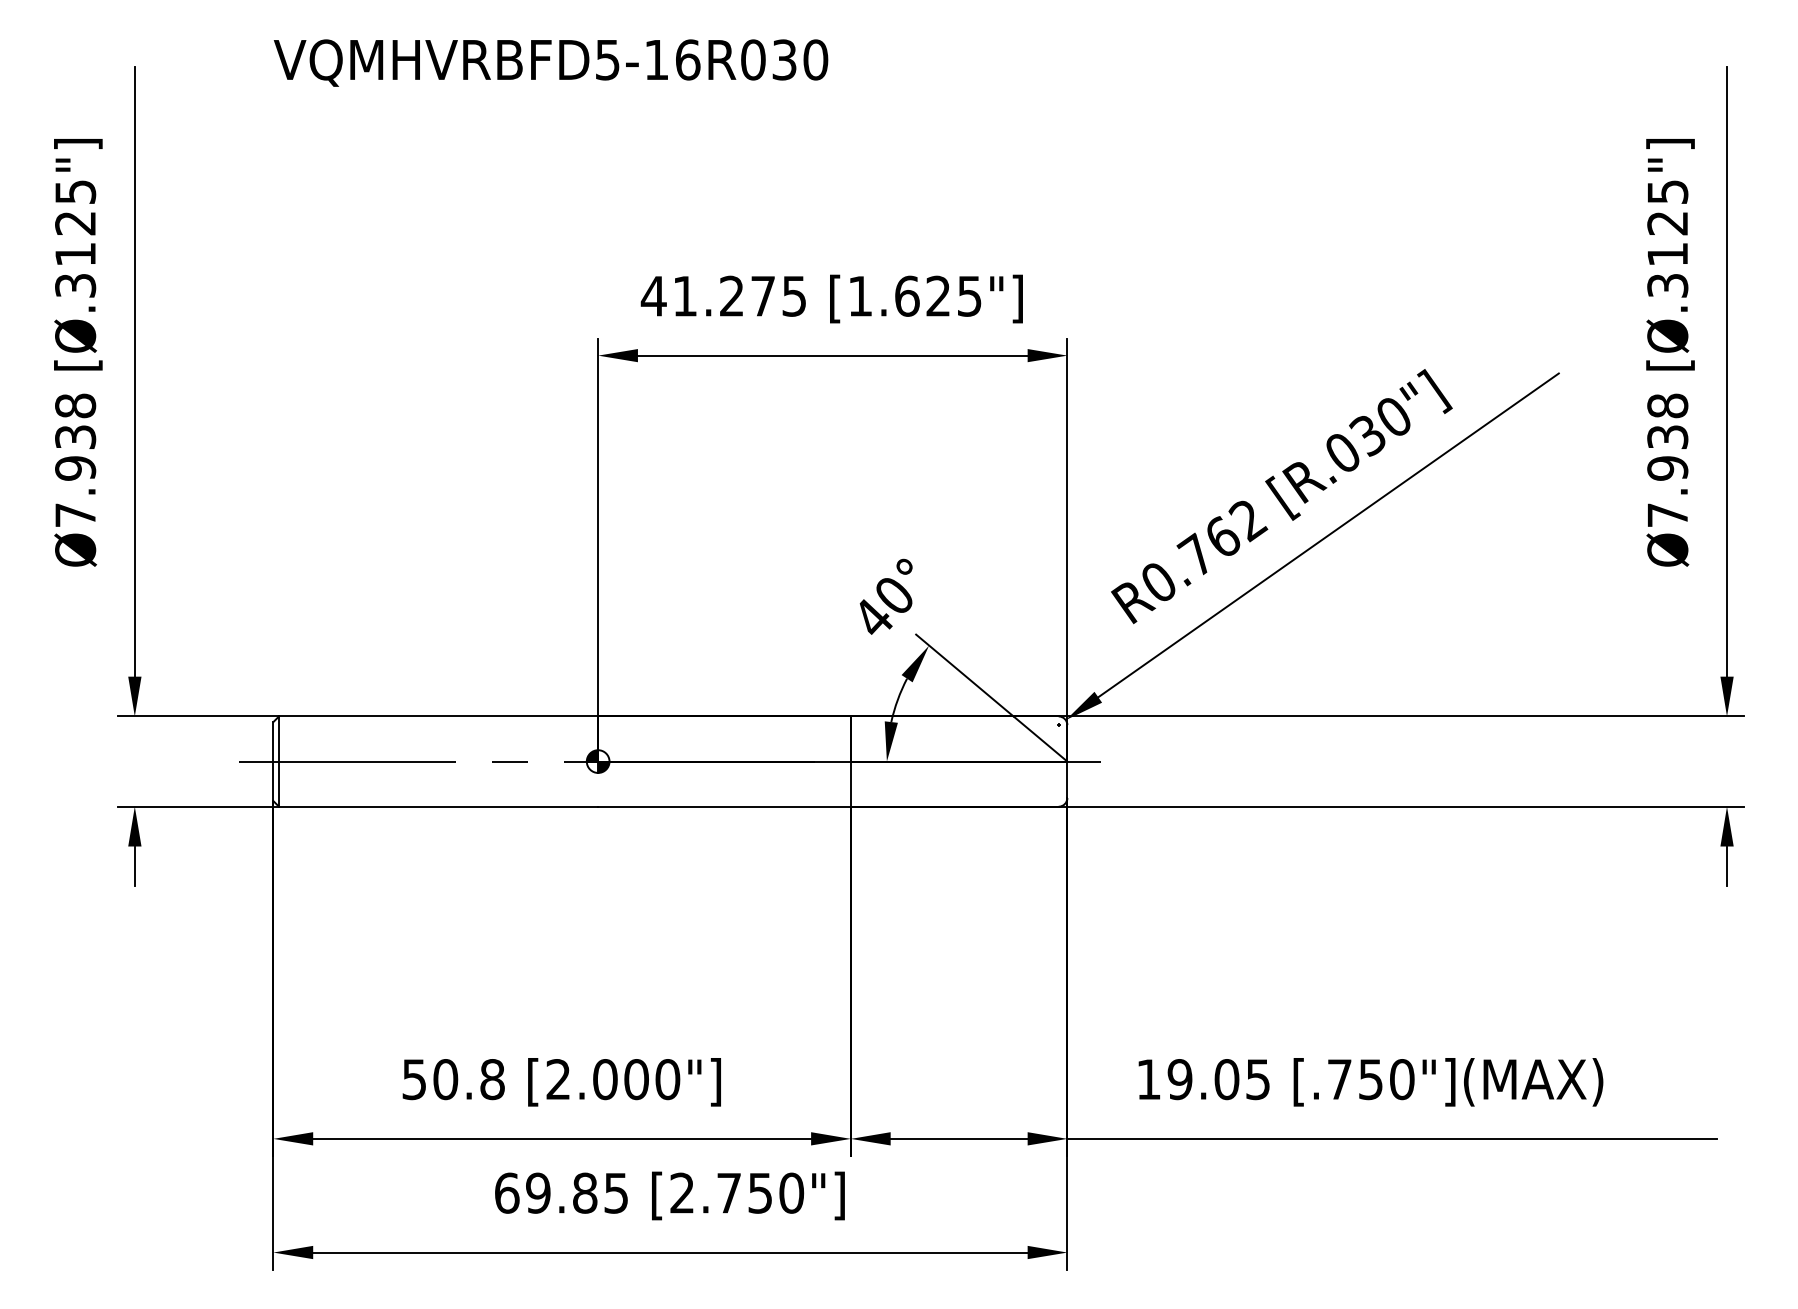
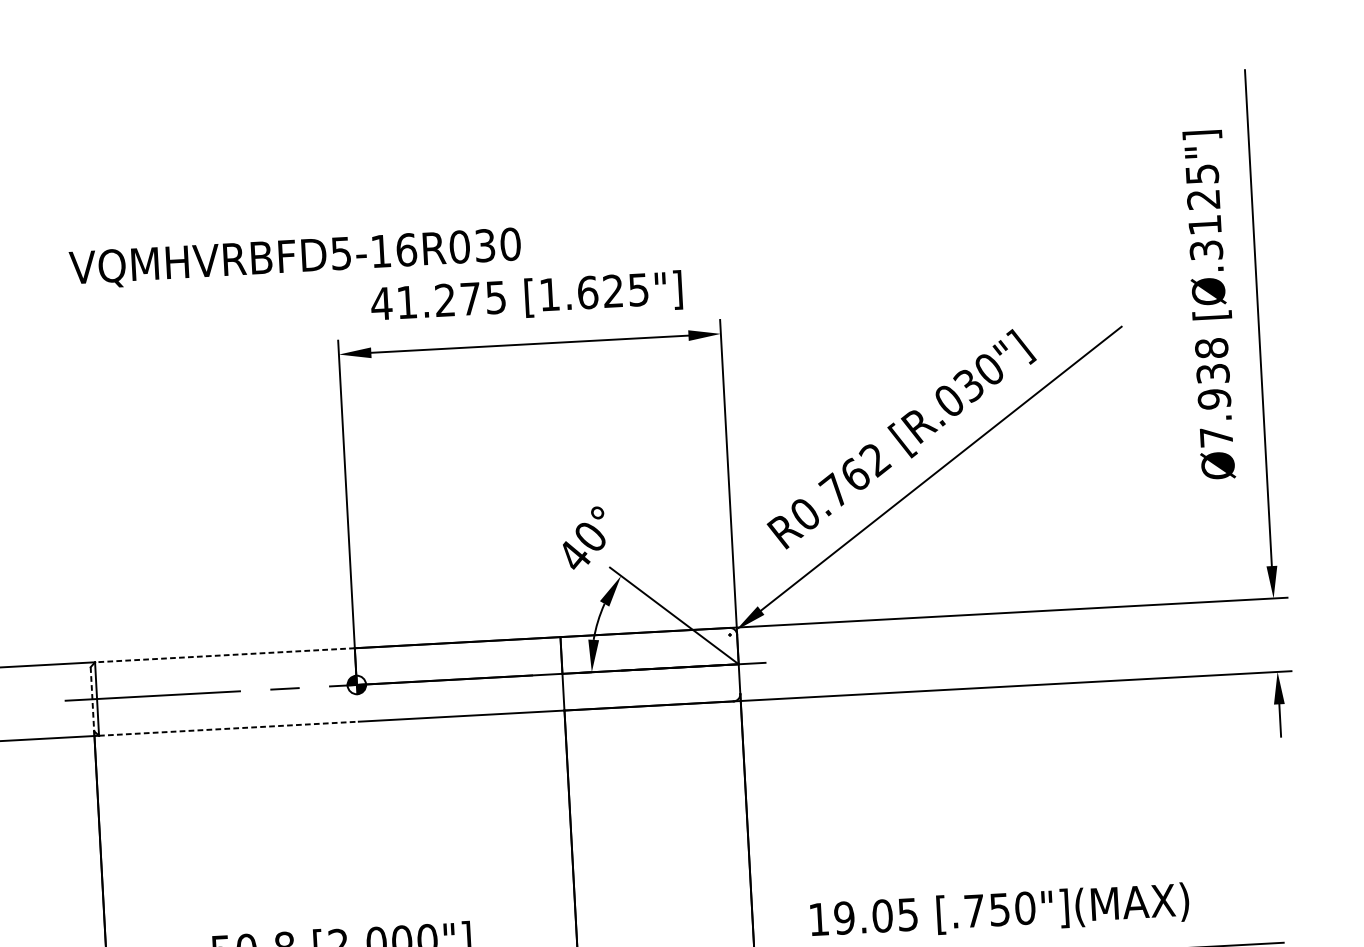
text: (550, 62) -> (294, 258), moved
line: (438, 716) -> (224, 655), solid -> dashed
line: (273, 762) -> (92, 700), solid -> dashed
line: (438, 806) -> (228, 728), solid -> dashed

